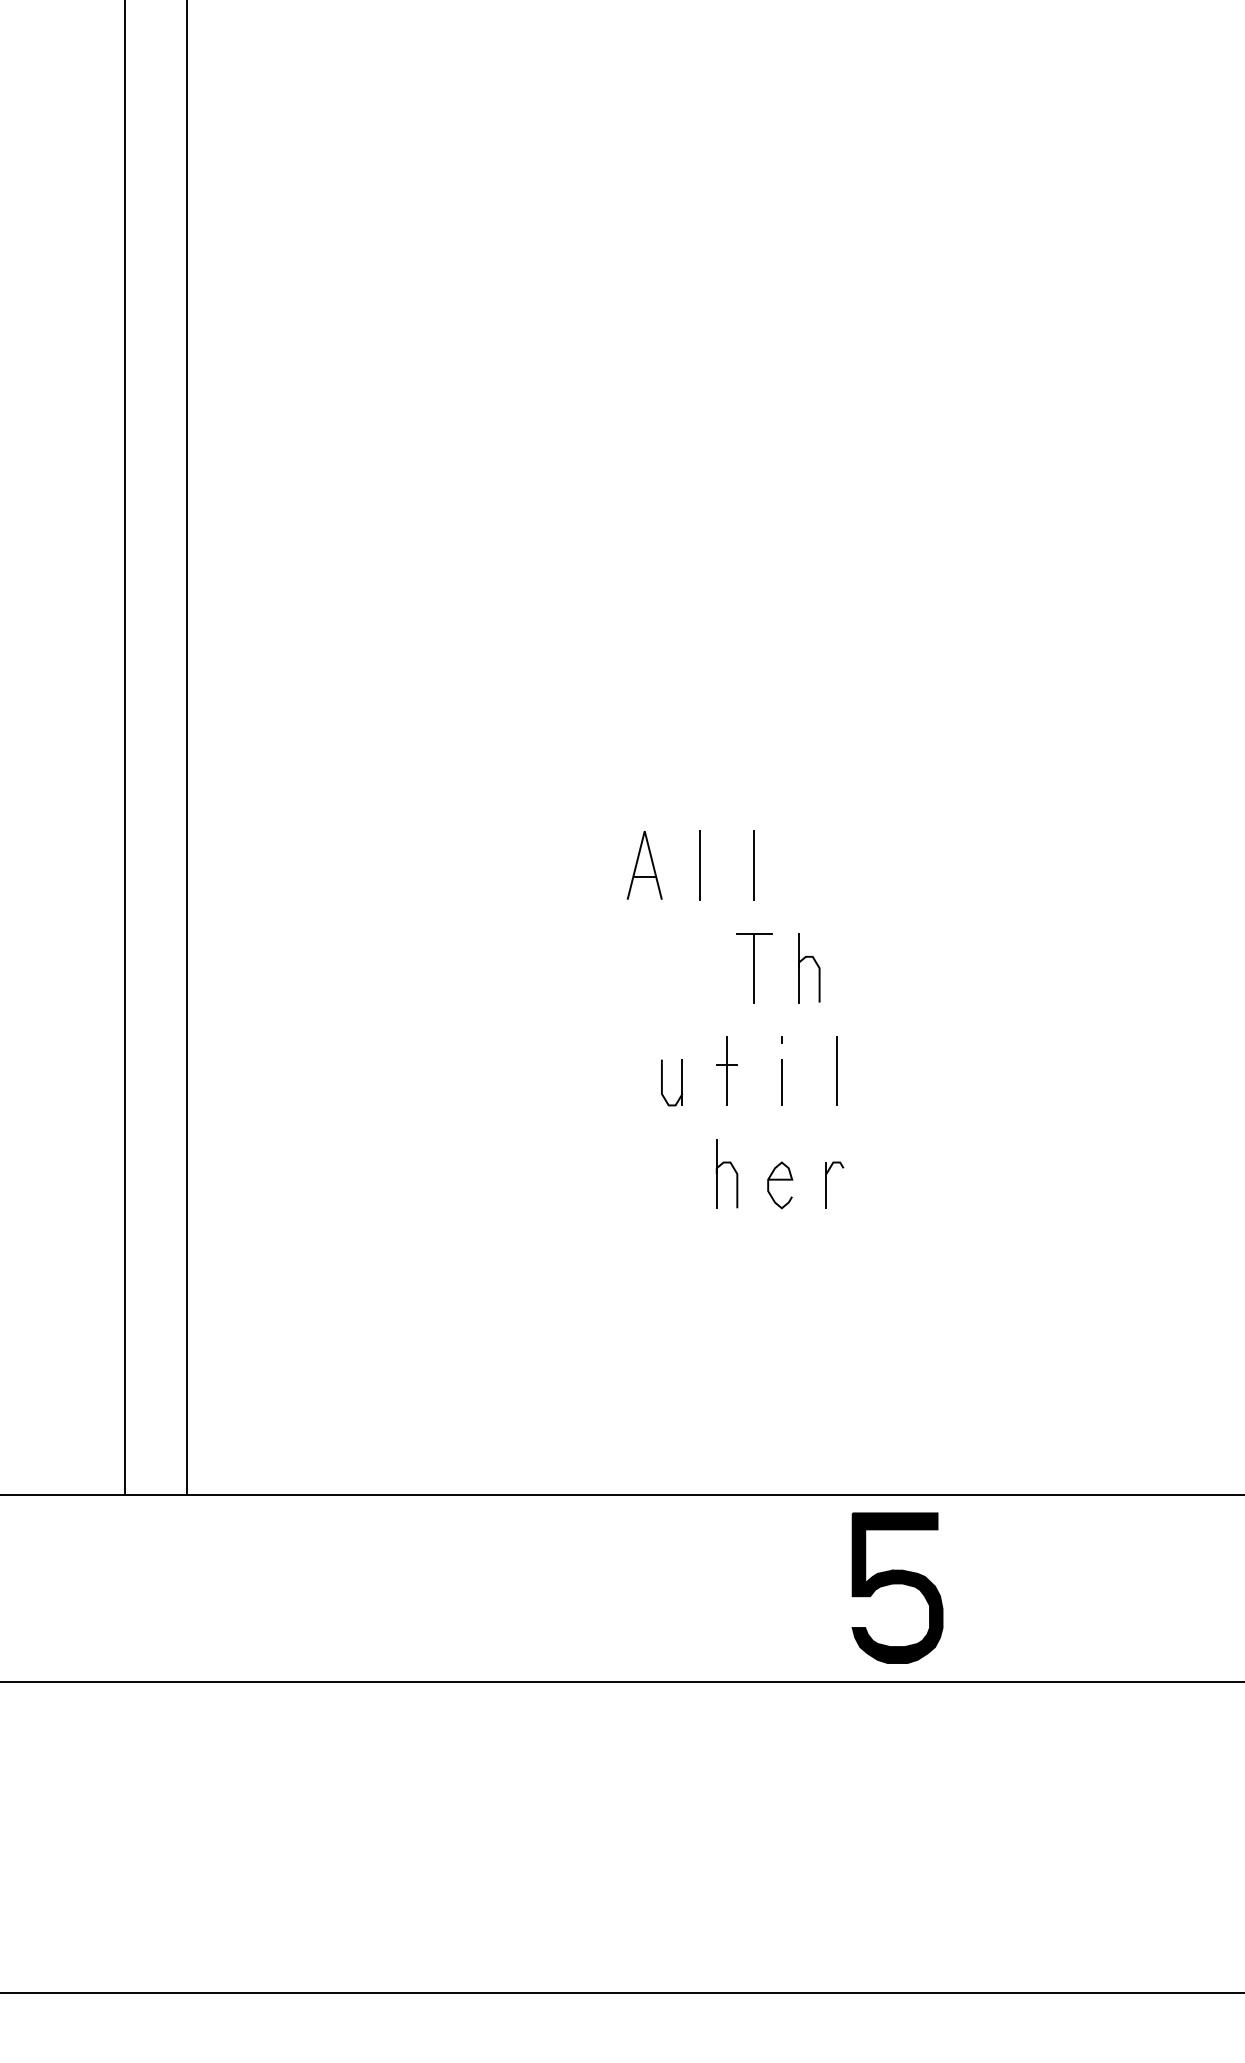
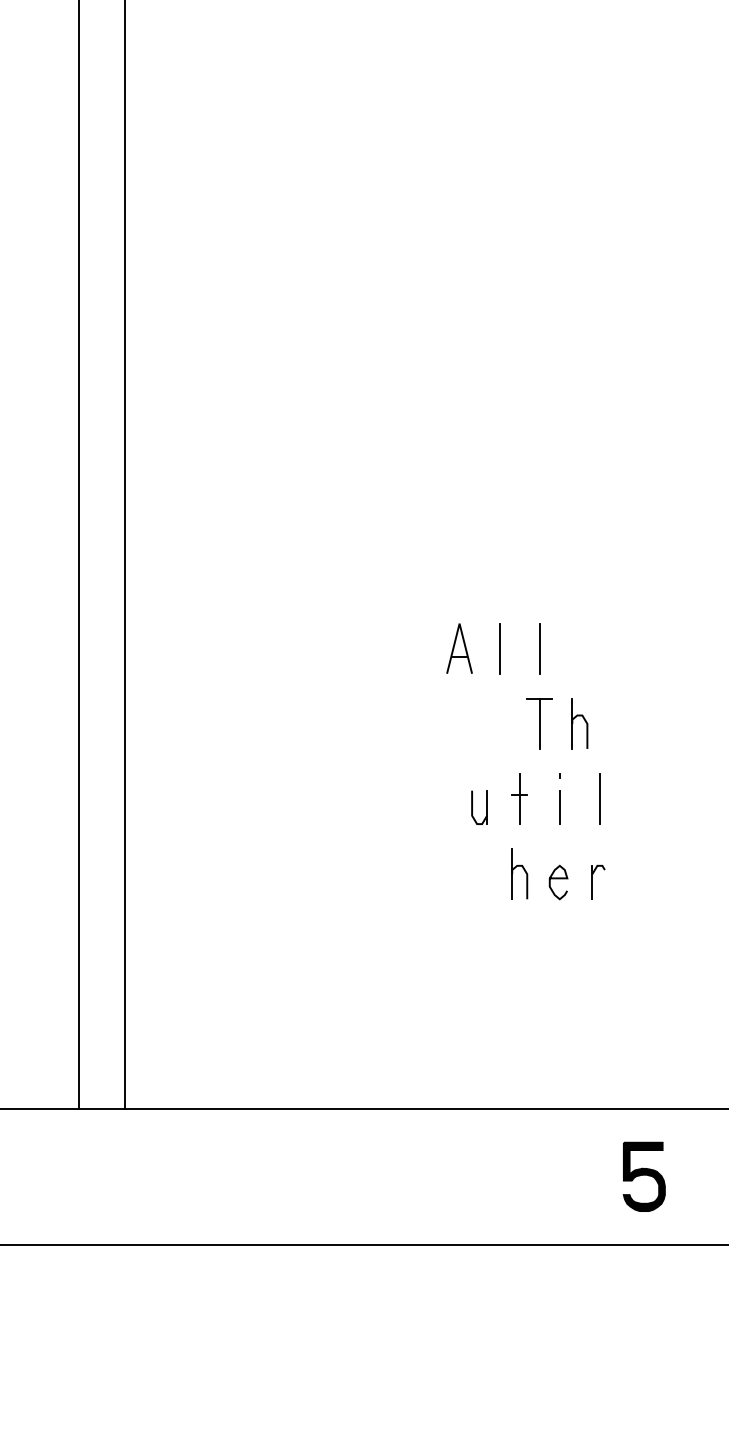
part: (897, 1587) -> (644, 1176), size x0.62

